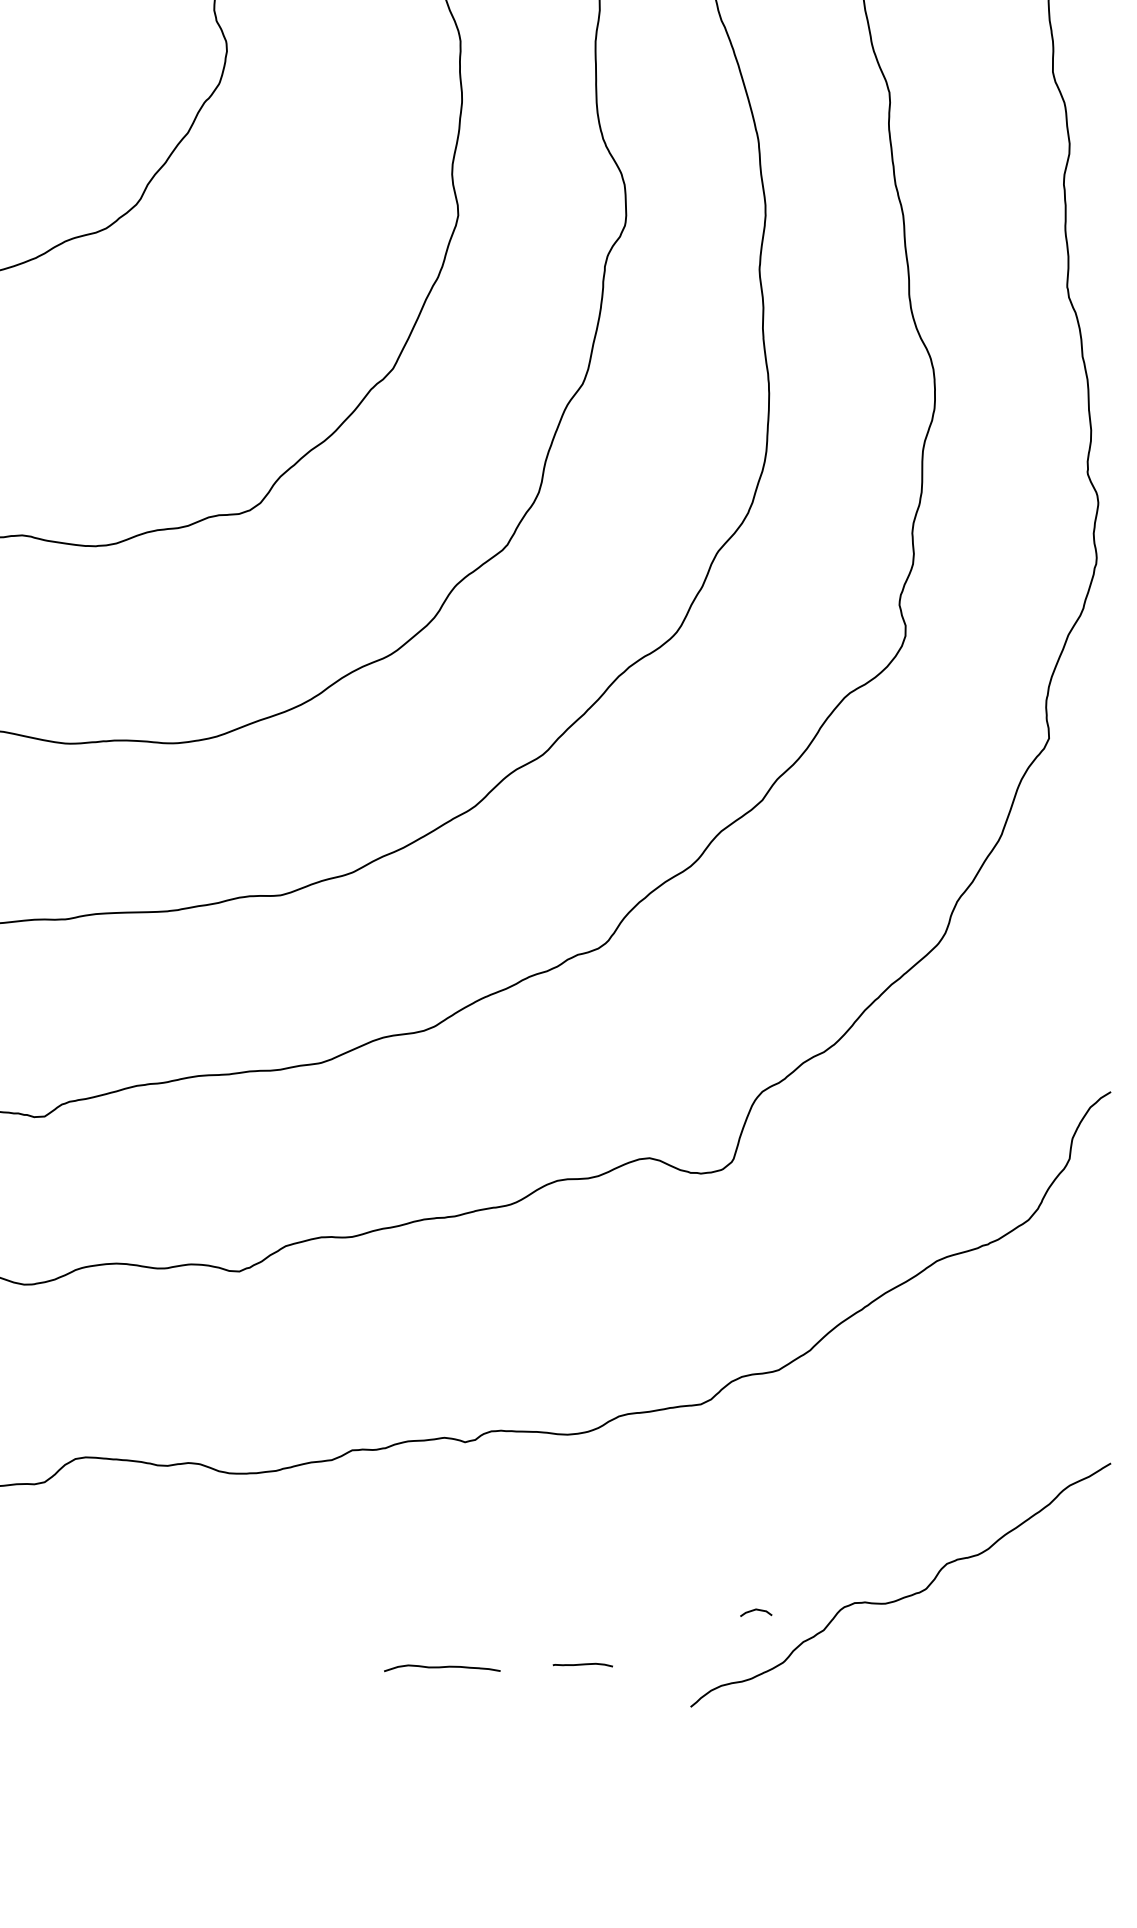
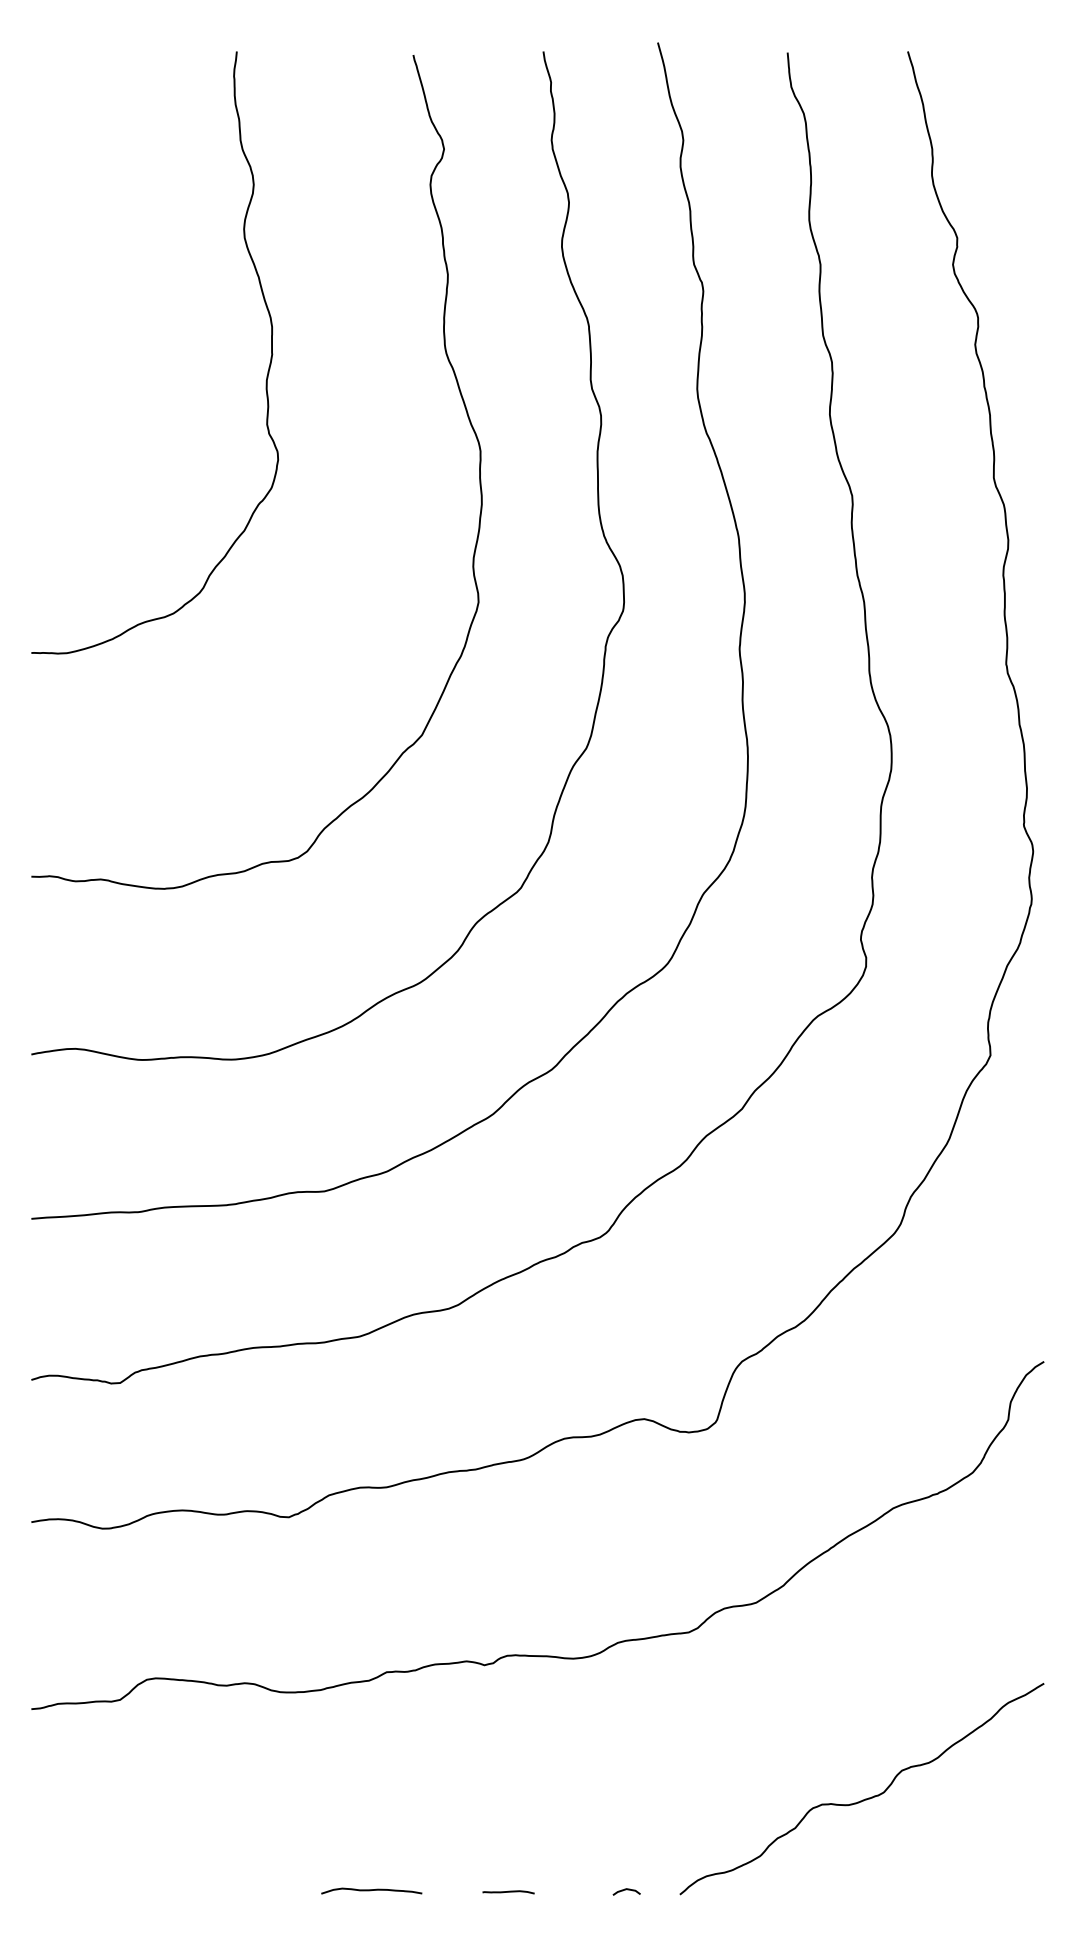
line: (755, 1611) -> (626, 1890), moved
curve: (582, 1665) -> (508, 1892), moved
curve: (442, 1667) -> (371, 1890), moved

